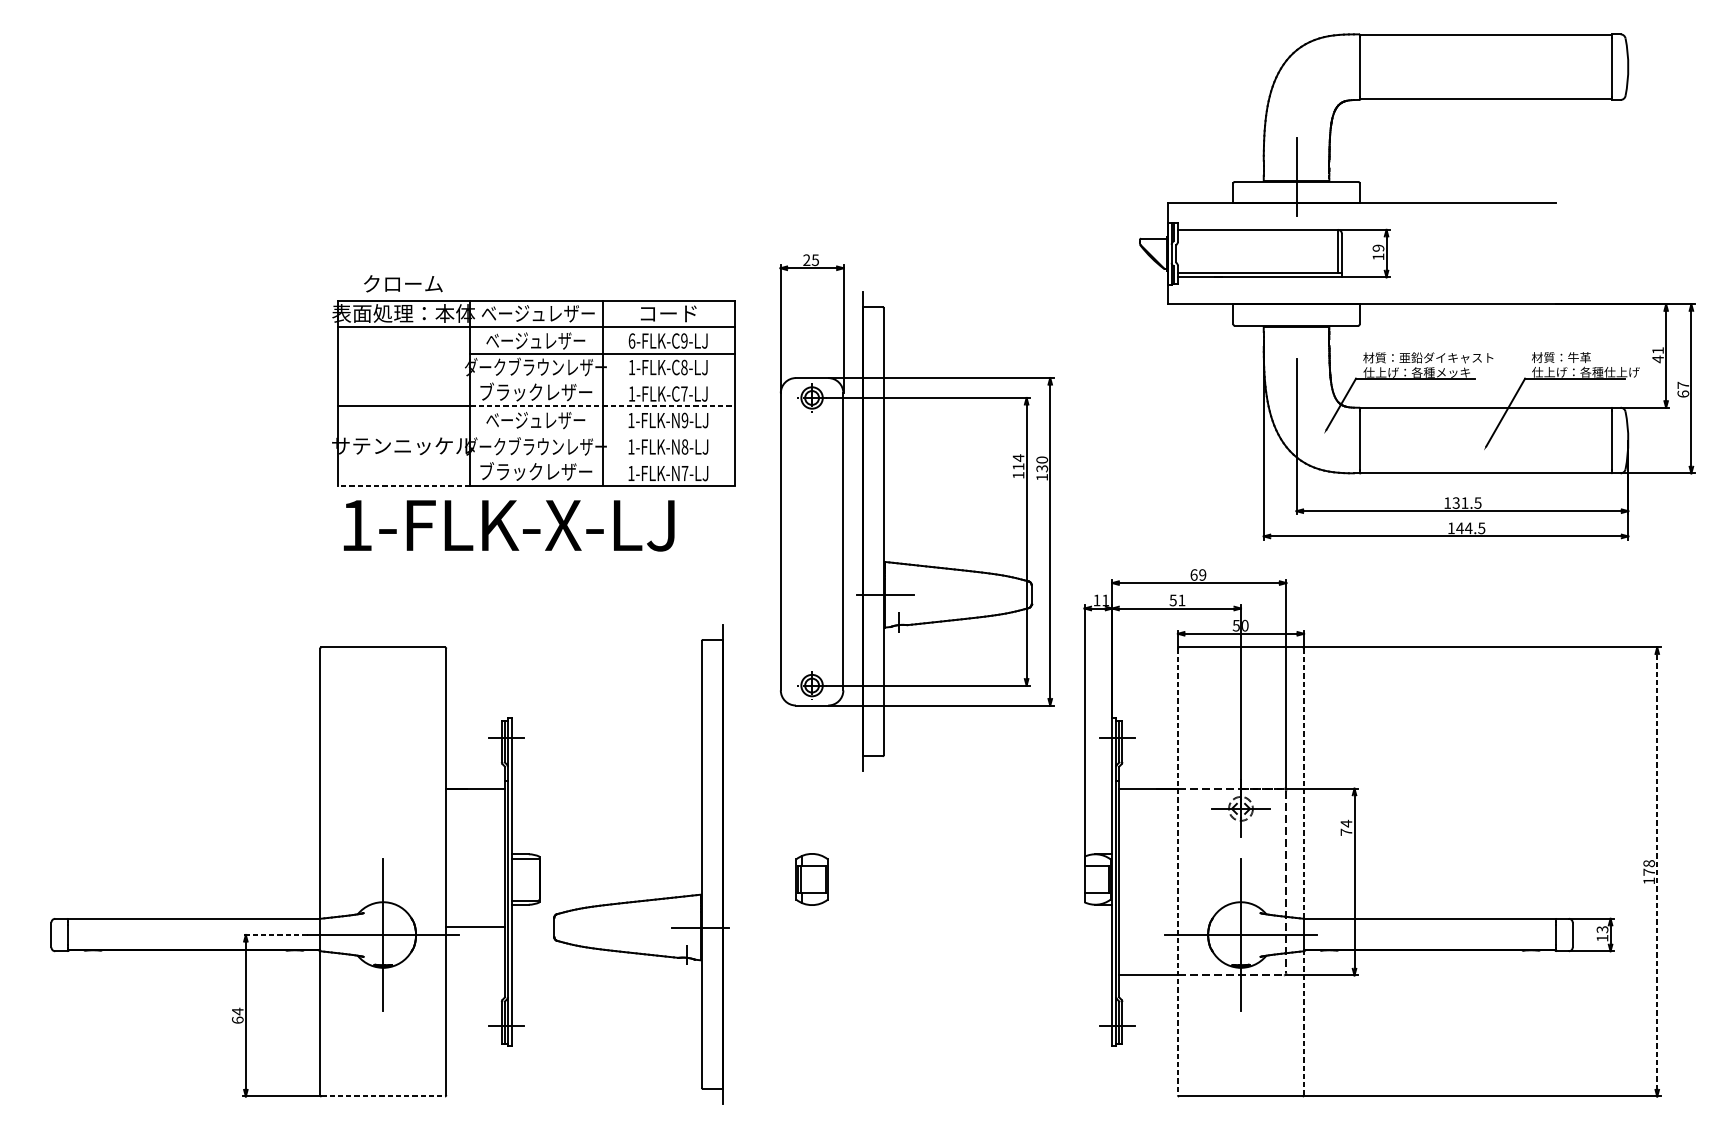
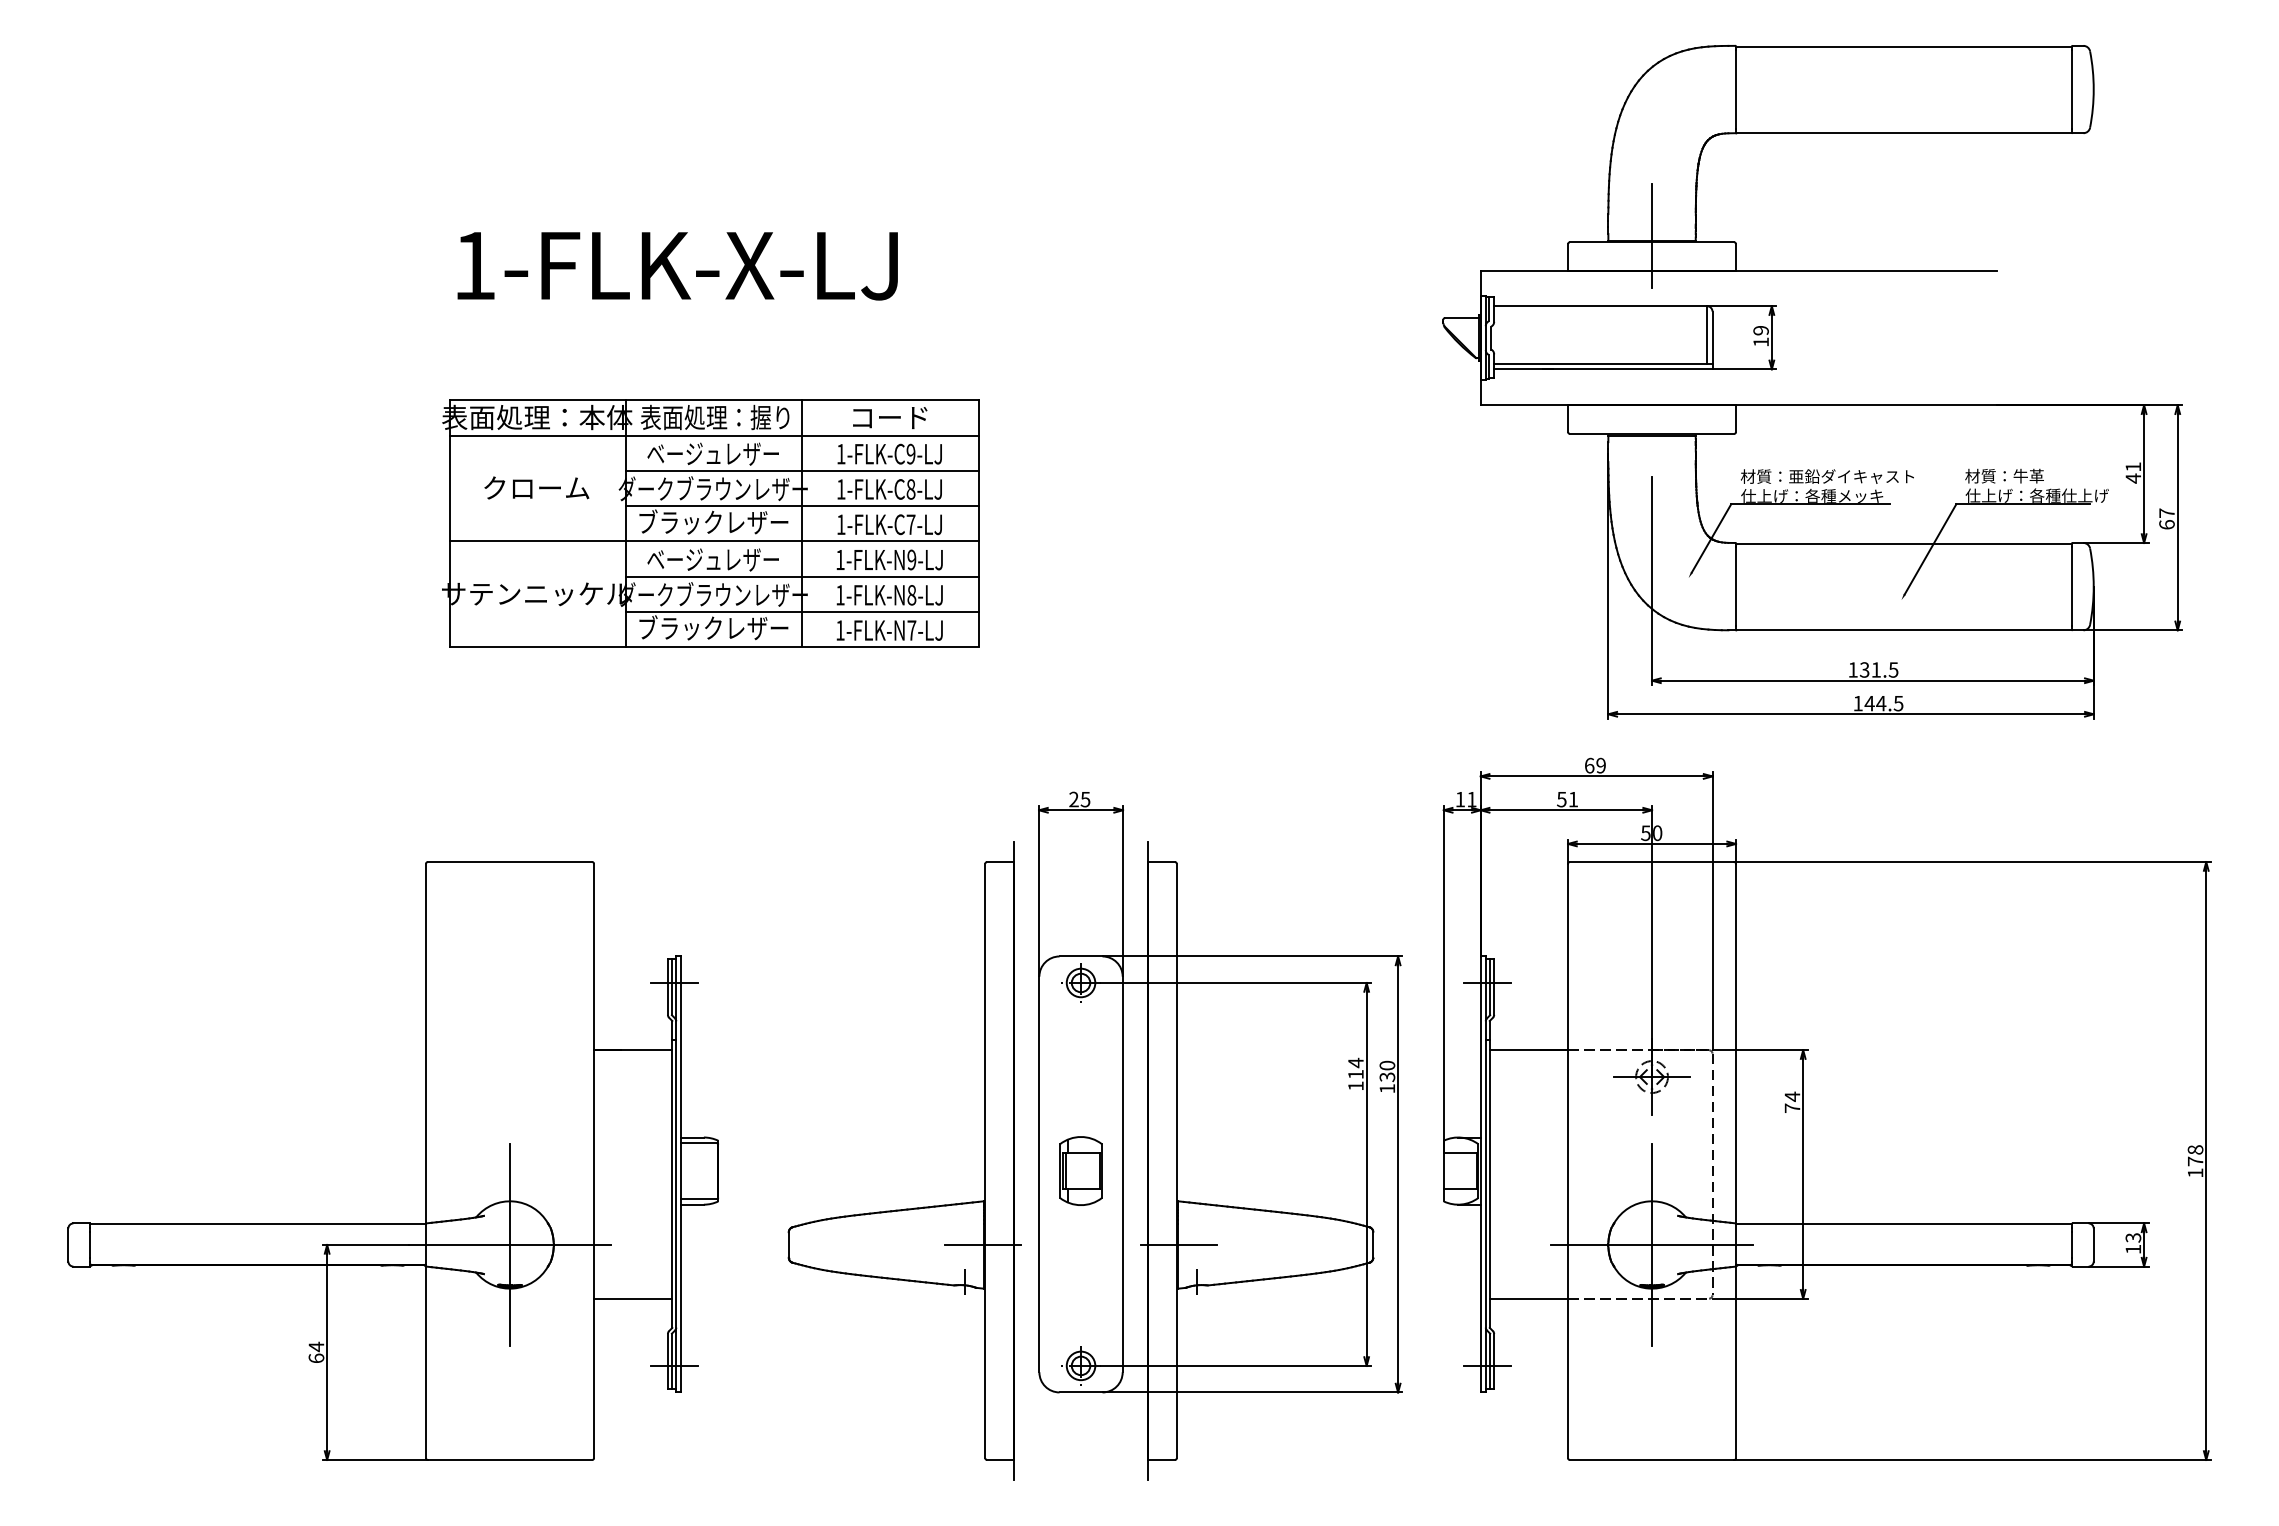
text: (403, 283) -> (536, 487), moved
part: (1417, 303) -> (1812, 404), moved
text: (537, 313) -> (715, 417), ベージュレザー -> 表面処理：握り
text: (632, 340) -> (841, 453), 6-FLK-C9-LJ -> 1-FLK-C9-LJ
line: (602, 380) -> (801, 506), added
line: (602, 406) -> (802, 541), dashed -> solid
line: (602, 432) -> (801, 576), added
line: (602, 459) -> (801, 611), added
line: (403, 486) -> (537, 647), dashed -> solid
part: (916, 512) -> (1220, 1135), moved
text: (508, 526) -> (677, 266), moved
line: (1304, 784) -> (1736, 1044), dashed -> solid
line: (1657, 871) -> (2206, 1160), dashed -> solid
line: (1178, 872) -> (1568, 1161), dashed -> solid
part: (641, 900) -> (905, 1208), moved
line: (475, 926) -> (633, 1298), moved
line: (274, 934) -> (365, 1244), dashed -> solid
line: (1304, 1022) -> (1736, 1361), dashed -> solid
line: (383, 1096) -> (510, 1459), dashed -> solid

